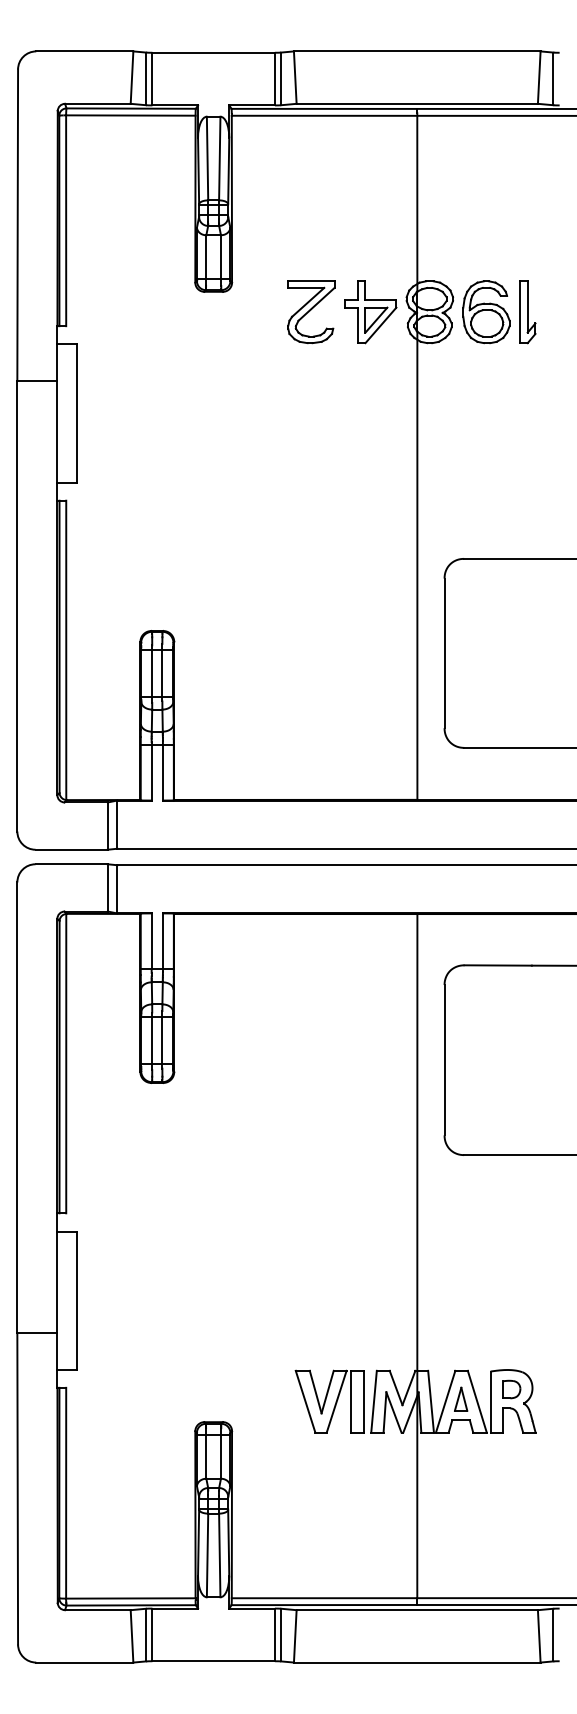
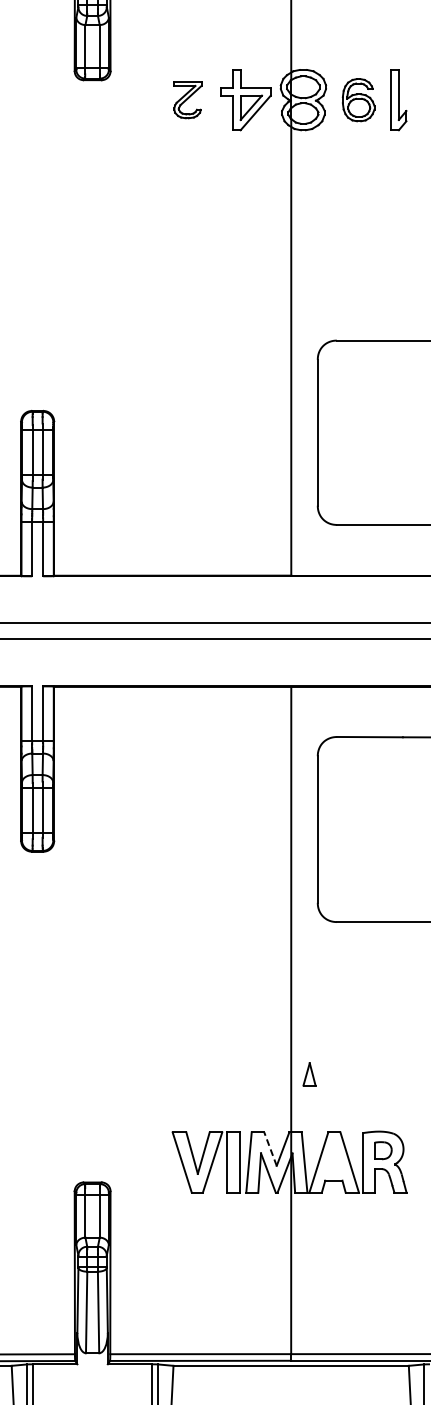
part: (311, 312) -> (188, 100), size x0.6
part: (486, 312) -> (358, 100), size x0.7
line: (395, 1387) -> (269, 1148), solid -> dashed
part: (461, 1398) -> (309, 1073), moved

